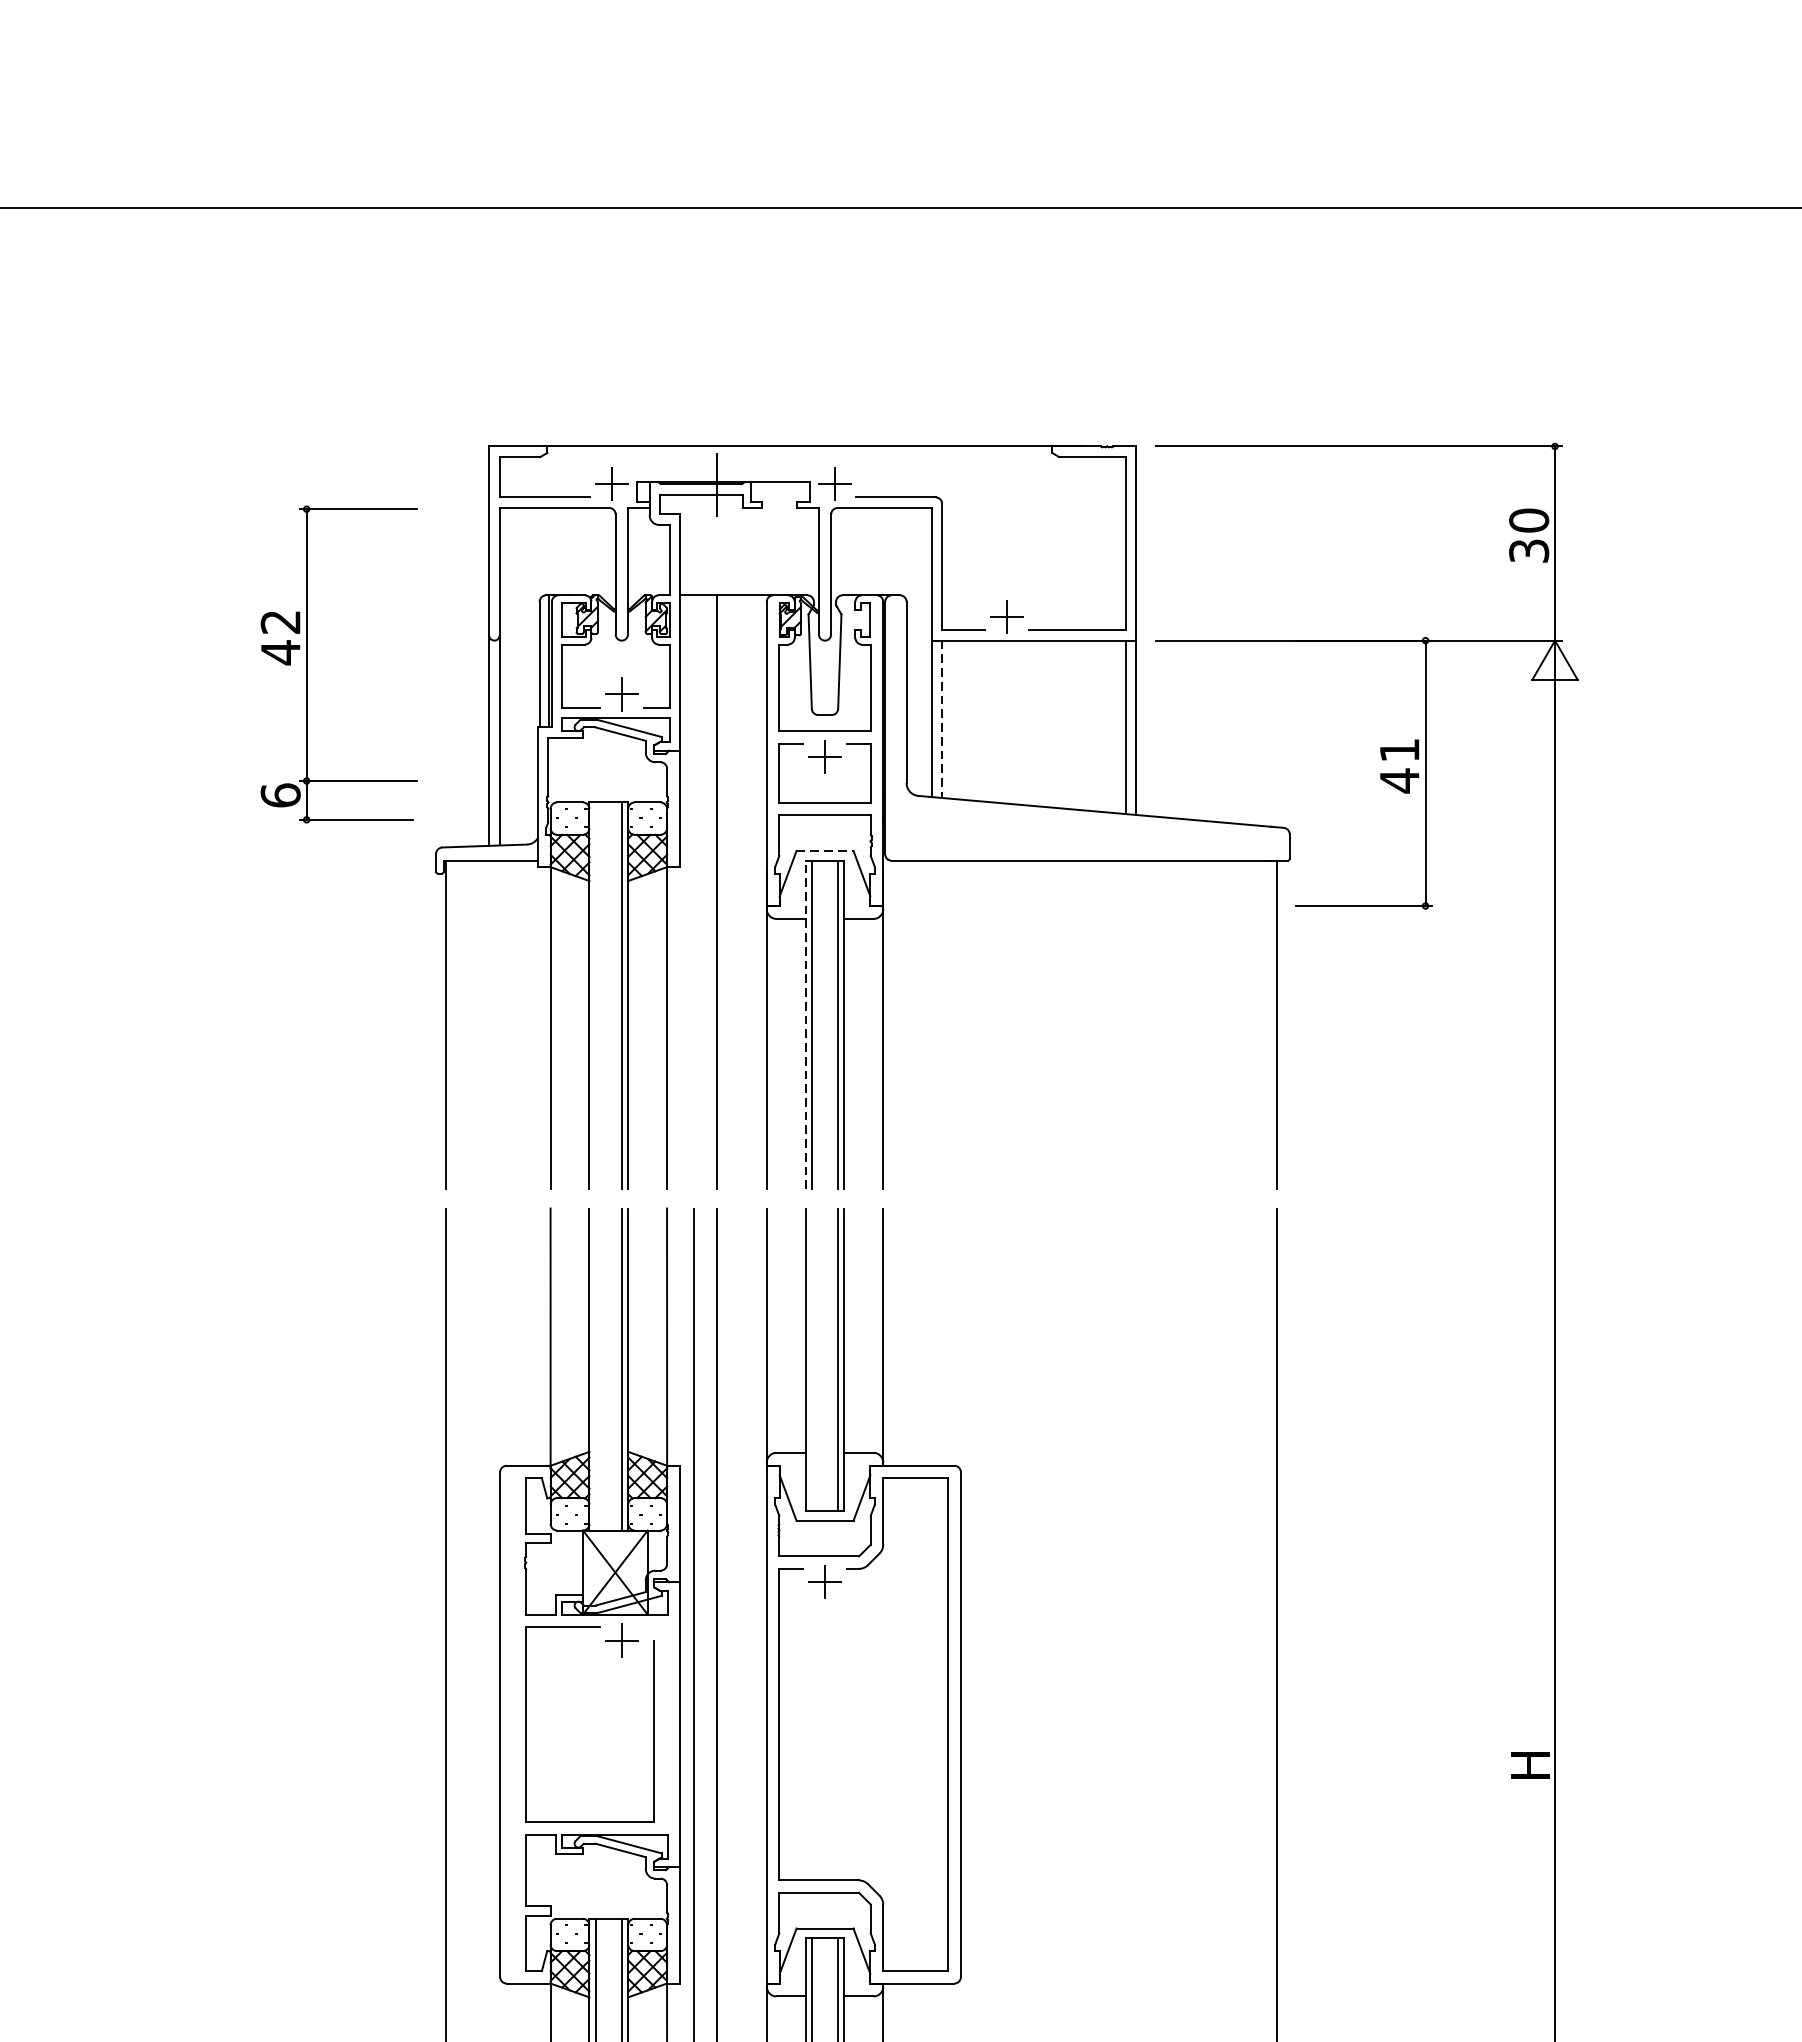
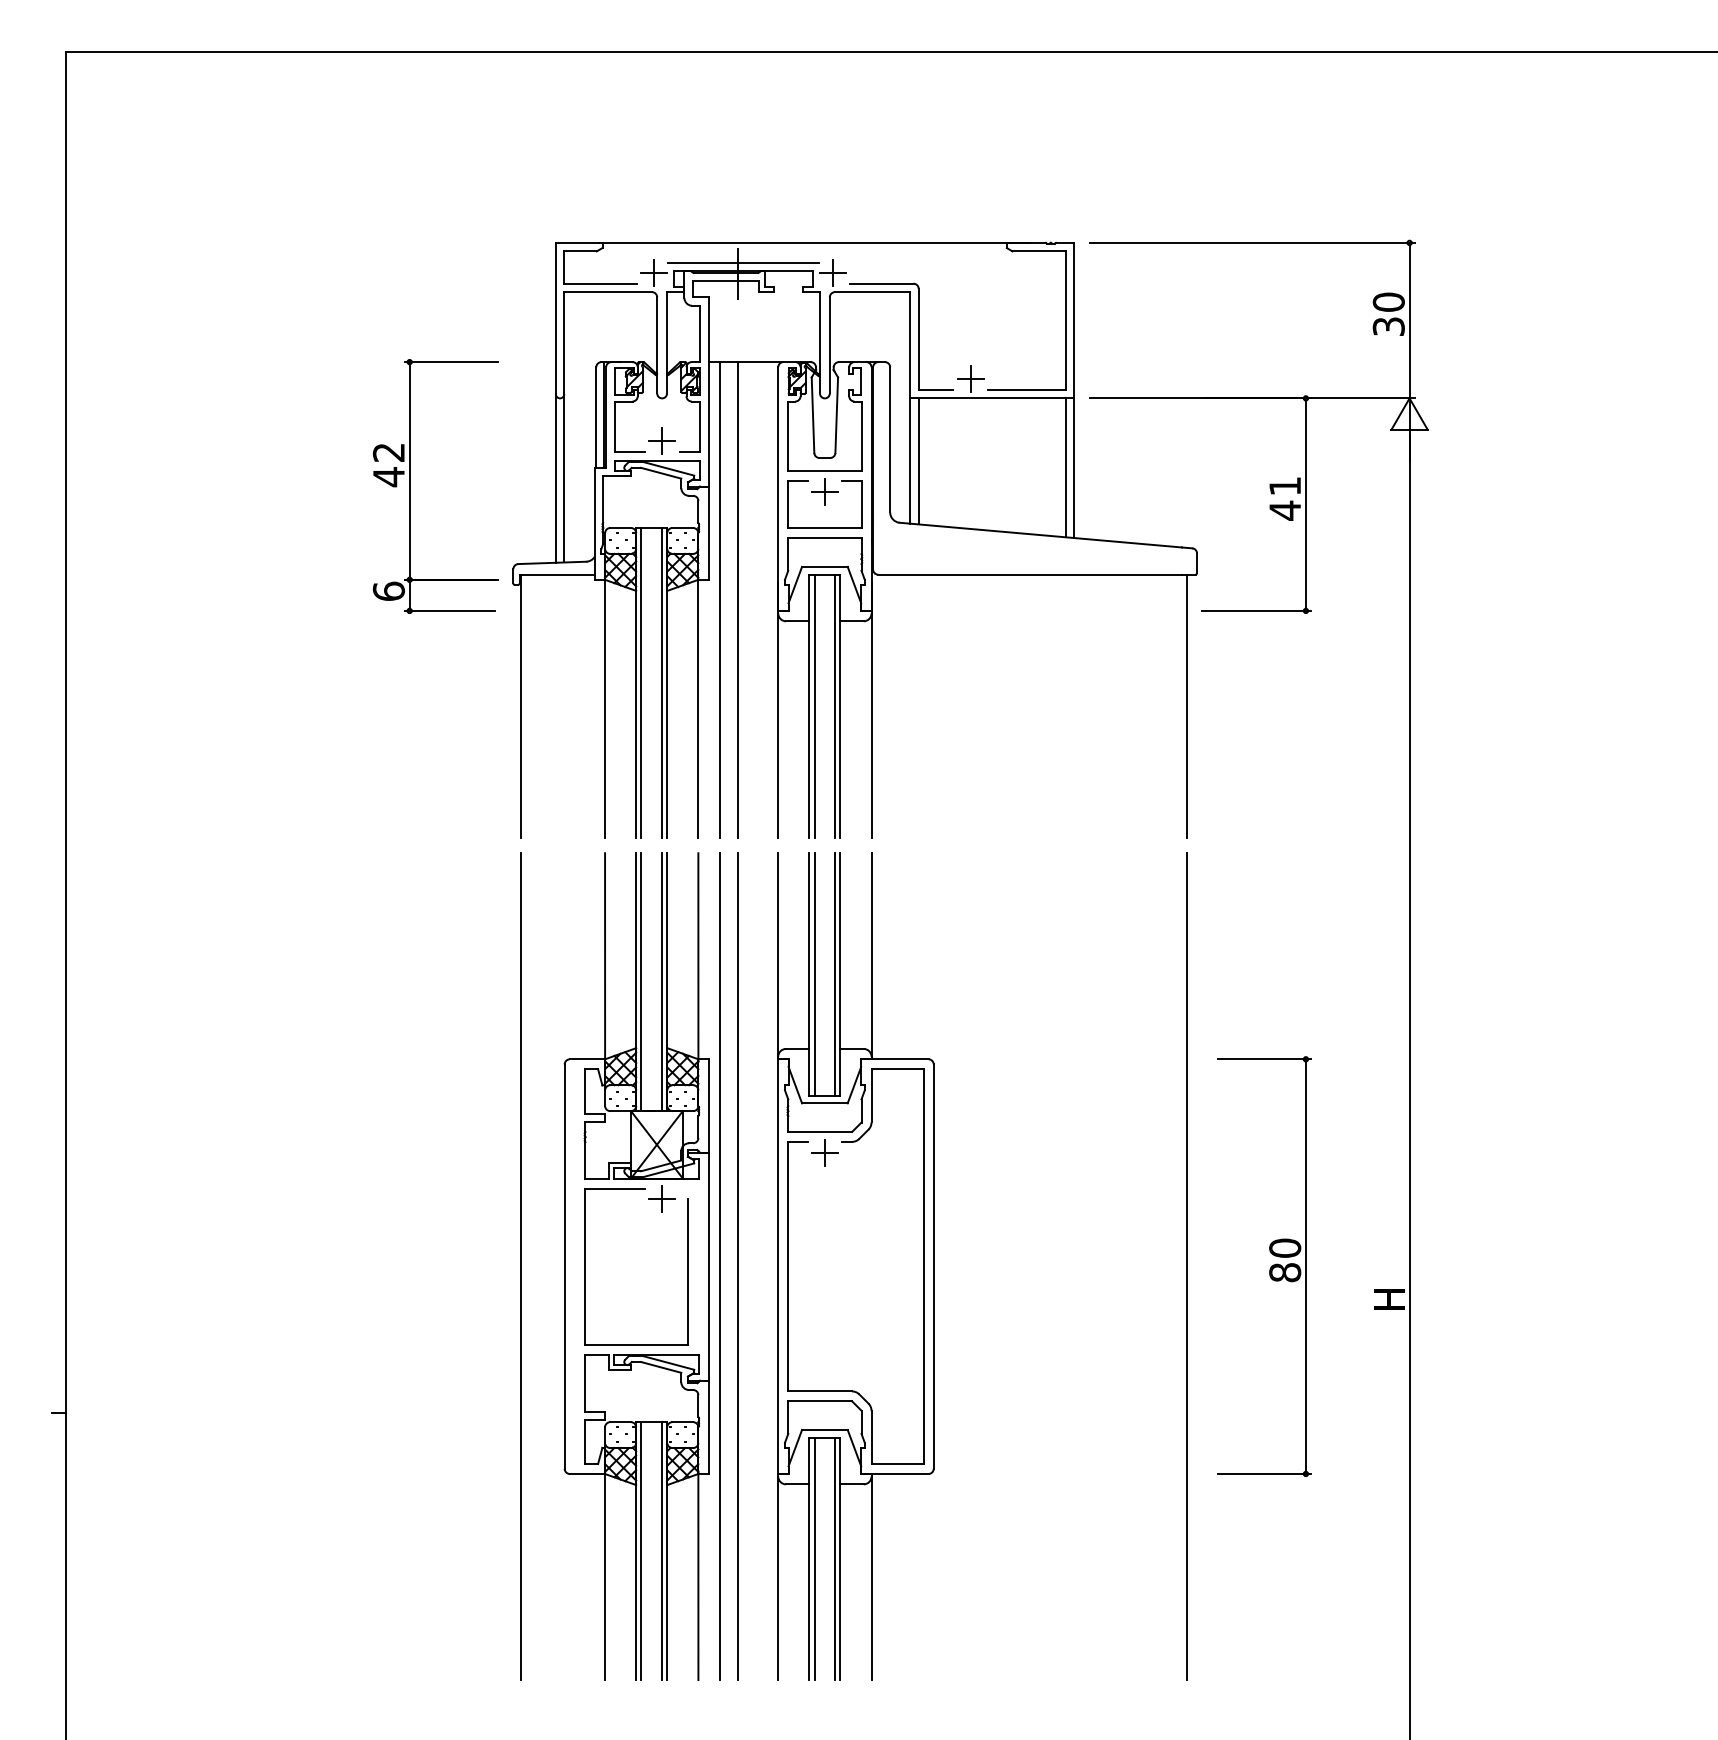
line: (723, 470) -> (743, 262), added
part: (307, 664) -> (410, 486), moved
line: (941, 719) -> (918, 461), dashed -> solid
line: (824, 850) -> (824, 566), dashed -> solid
line: (694, 891) -> (720, 599), added
line: (596, 995) -> (641, 682), added
line: (805, 1025) -> (809, 706), dashed -> solid
line: (812, 1359) -> (814, 974), added
line: (596, 1369) -> (641, 982), added
part: (1373, 1724) -> (1264, 1266), added

